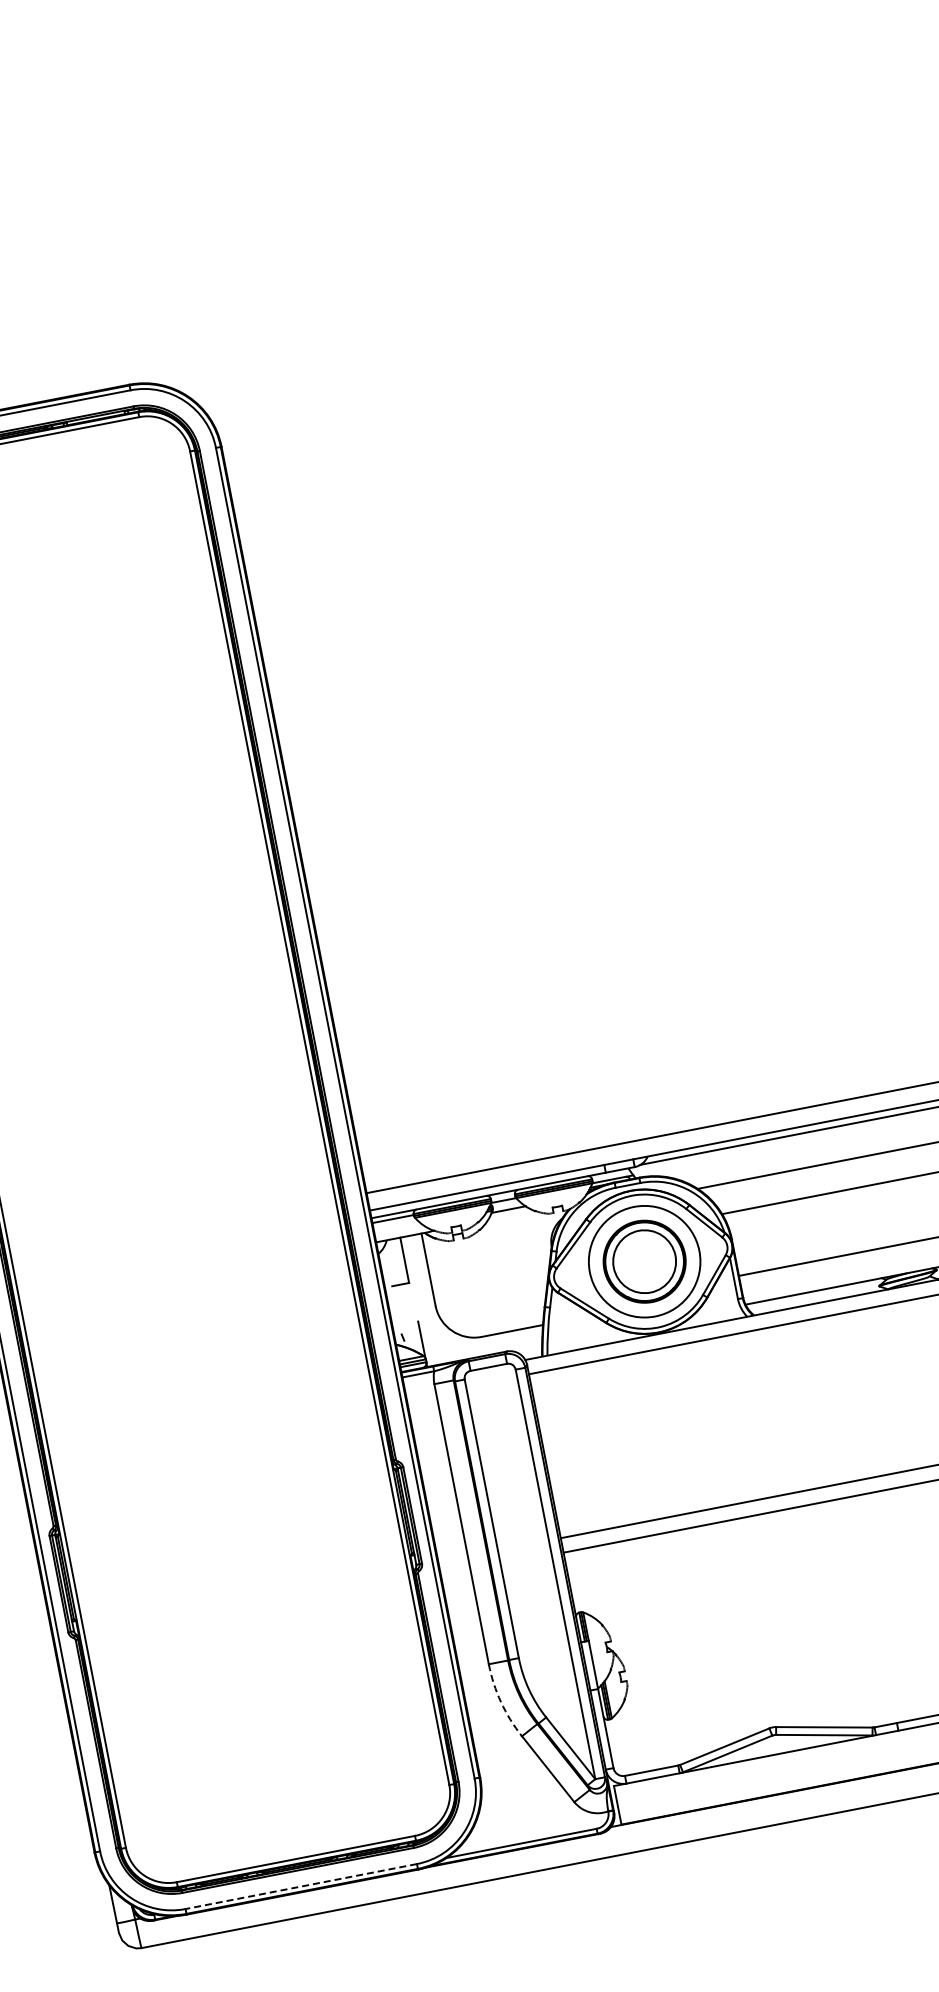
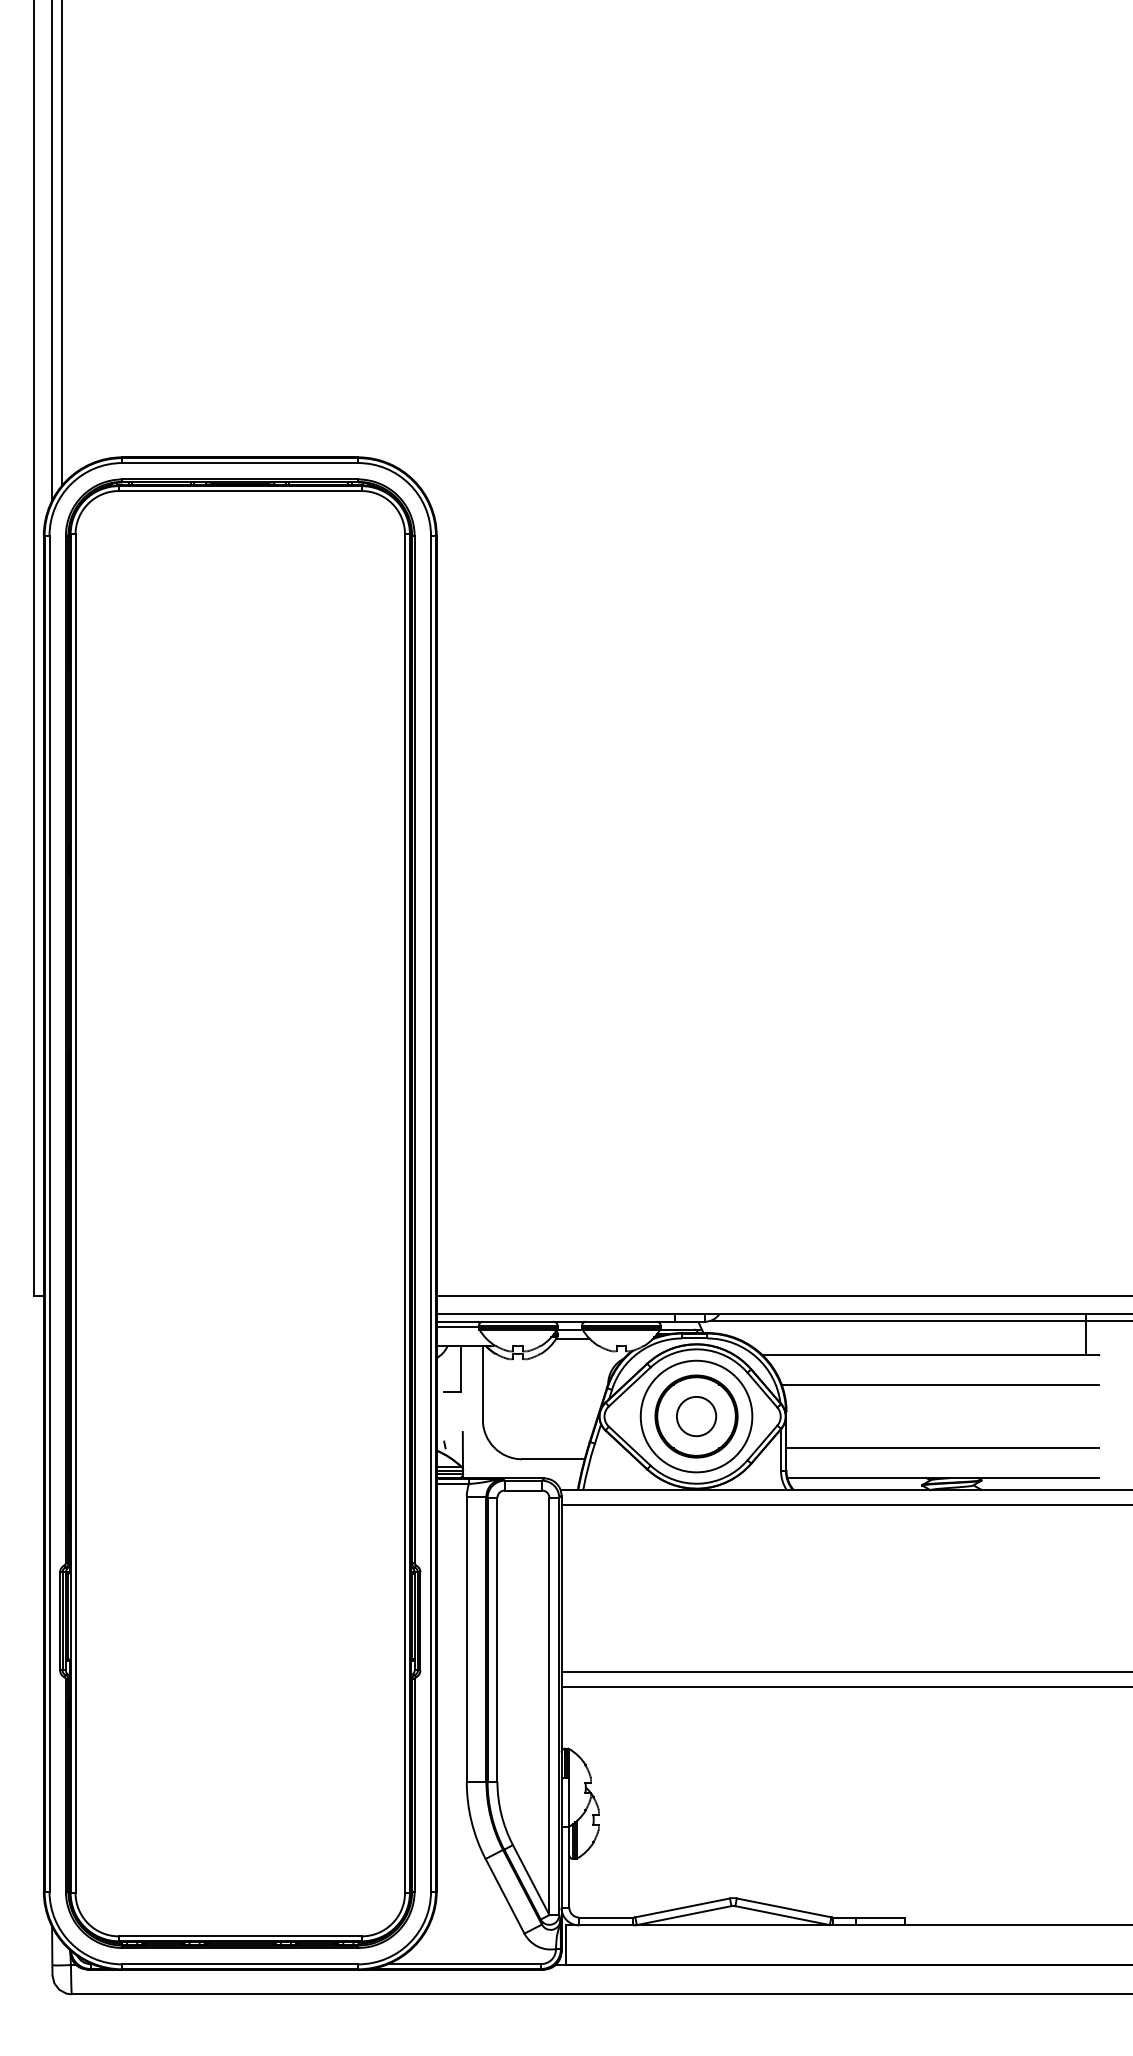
circle: (644, 1261) -> (696, 1416), size x0.62
arc: (500, 1702) -> (471, 1821), dashed -> solid
line: (301, 1886) -> (240, 1964), dashed -> solid

